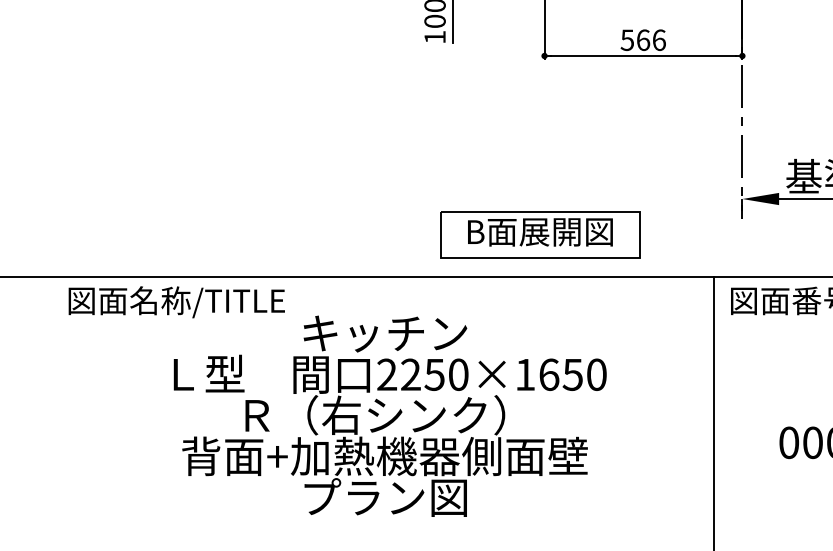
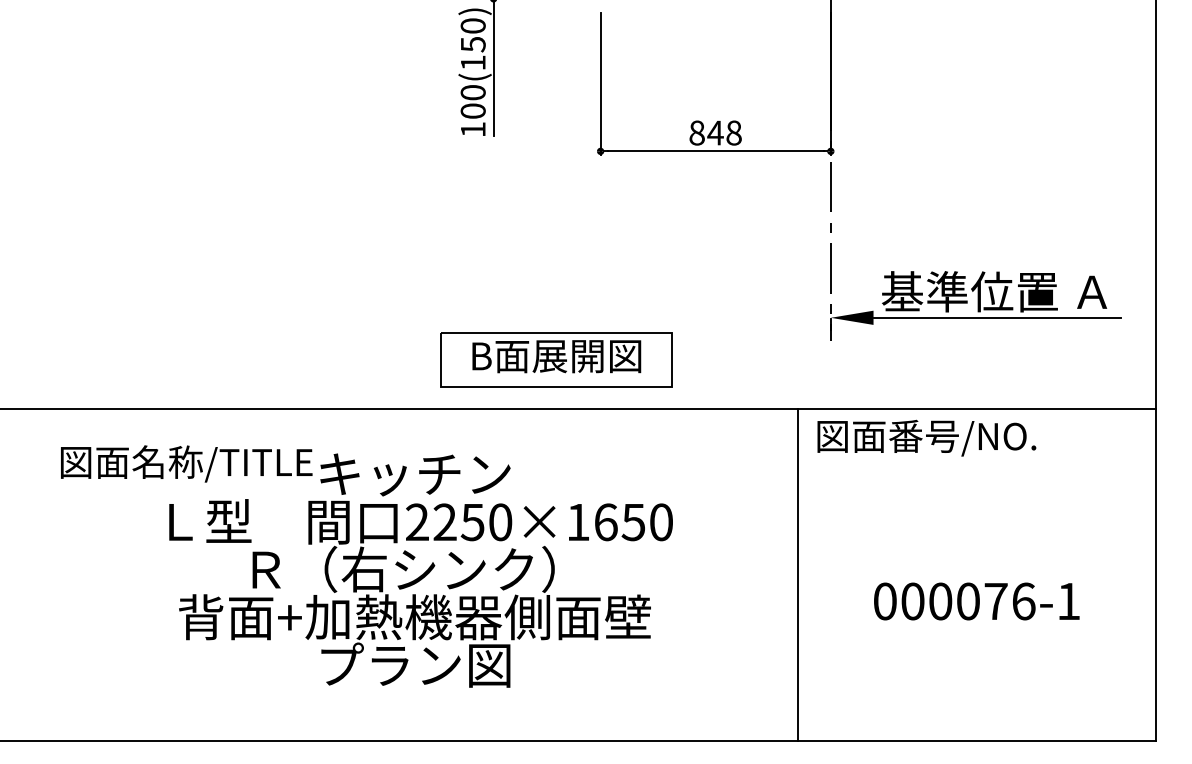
text: (643, 39) -> (715, 132), 566 -> 848
part: (540, 234) -> (556, 359), moved
text: (176, 301) -> (186, 463), moved

